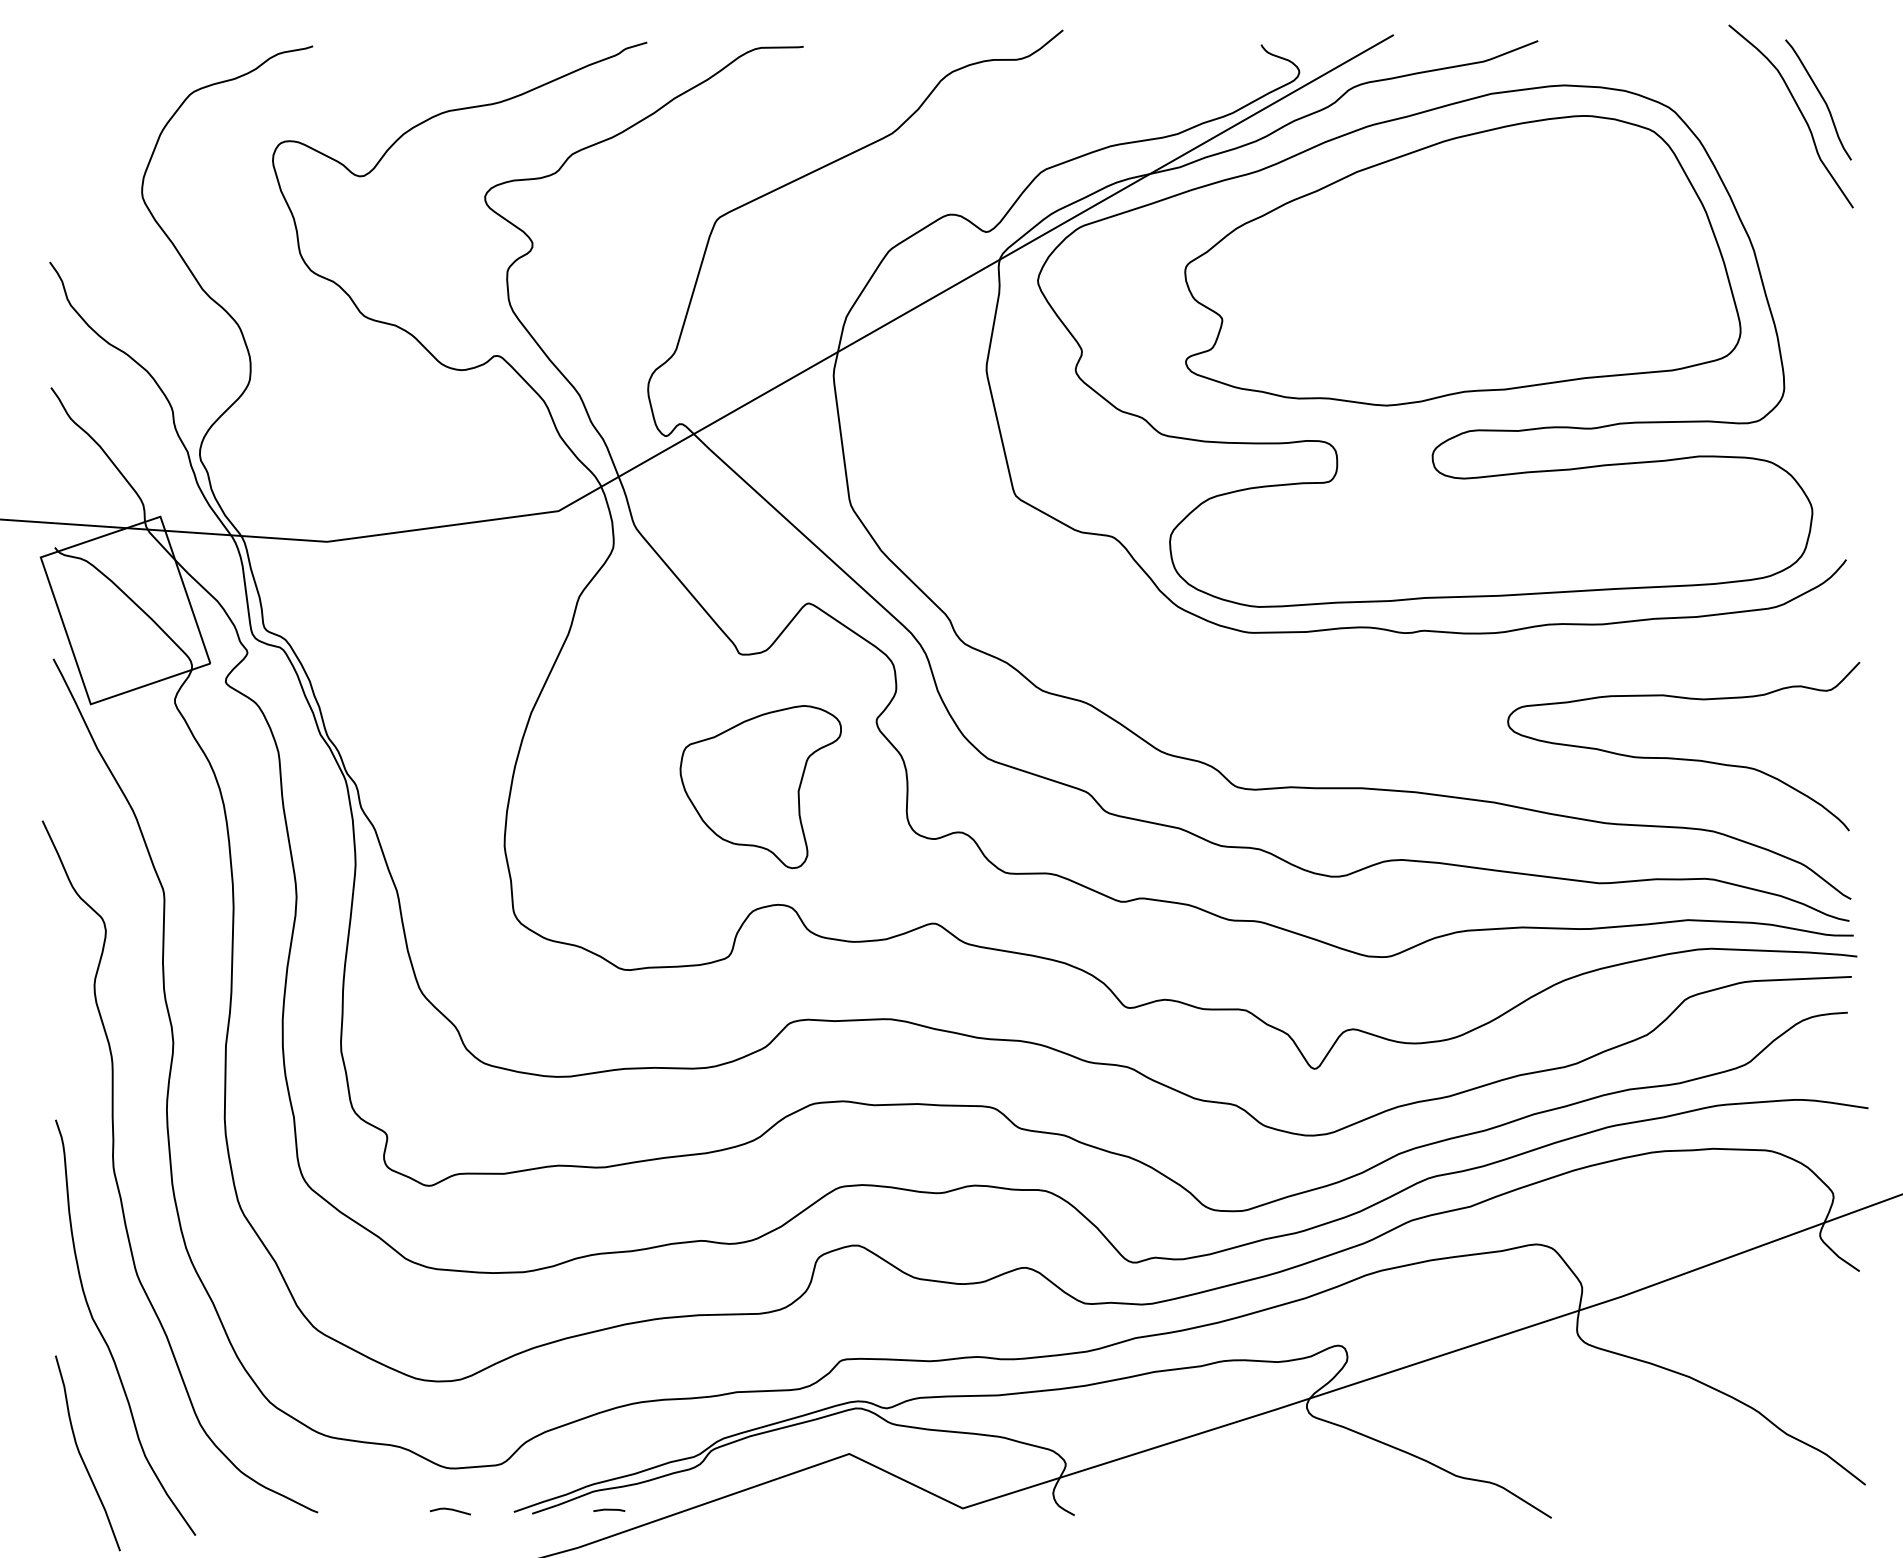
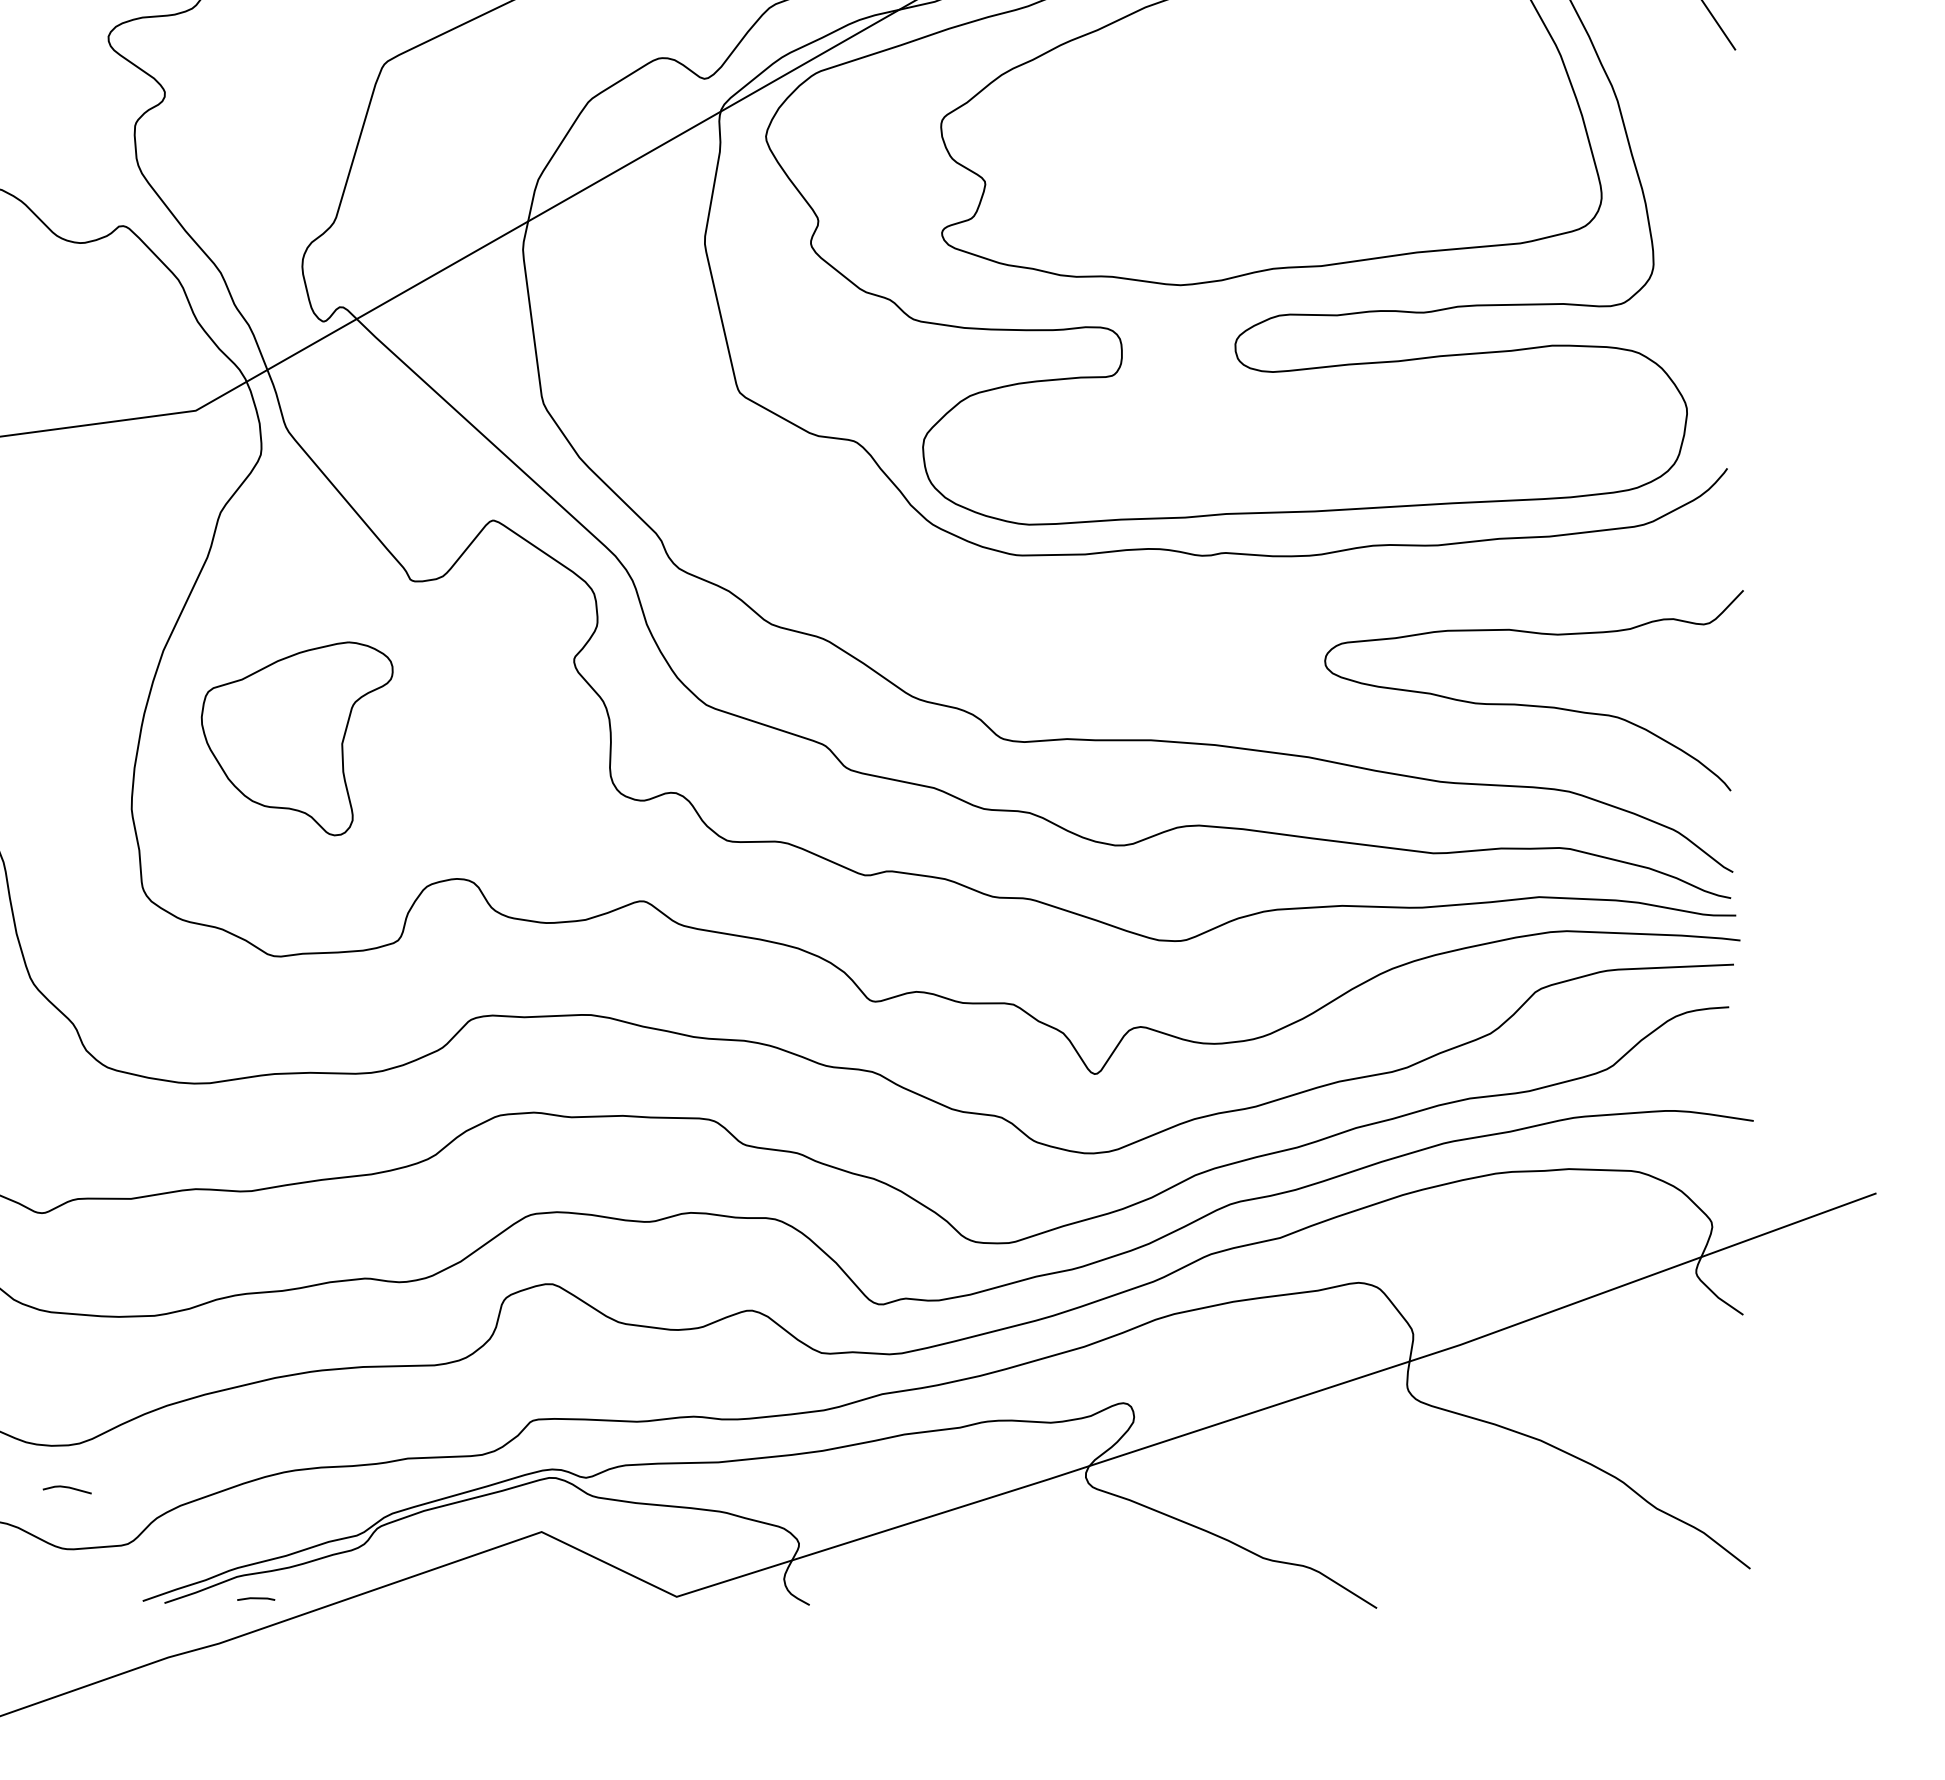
part: (760, 787) -> (296, 739), moved
line: (449, 1510) -> (66, 1488), moved

